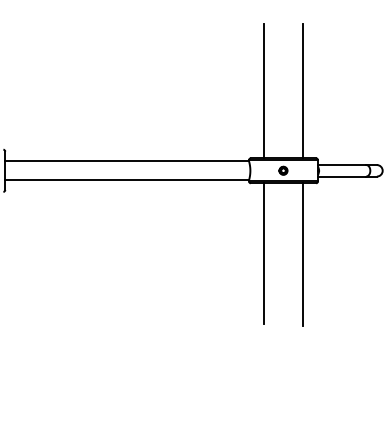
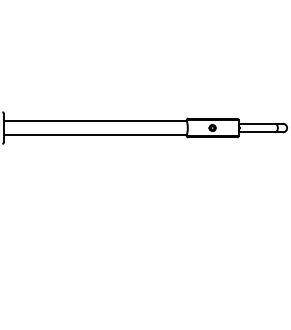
line: (263, 91) -> (197, 68), removed
line: (303, 91) -> (227, 68), removed
line: (263, 253) -> (197, 190), removed
line: (303, 254) -> (227, 190), removed

